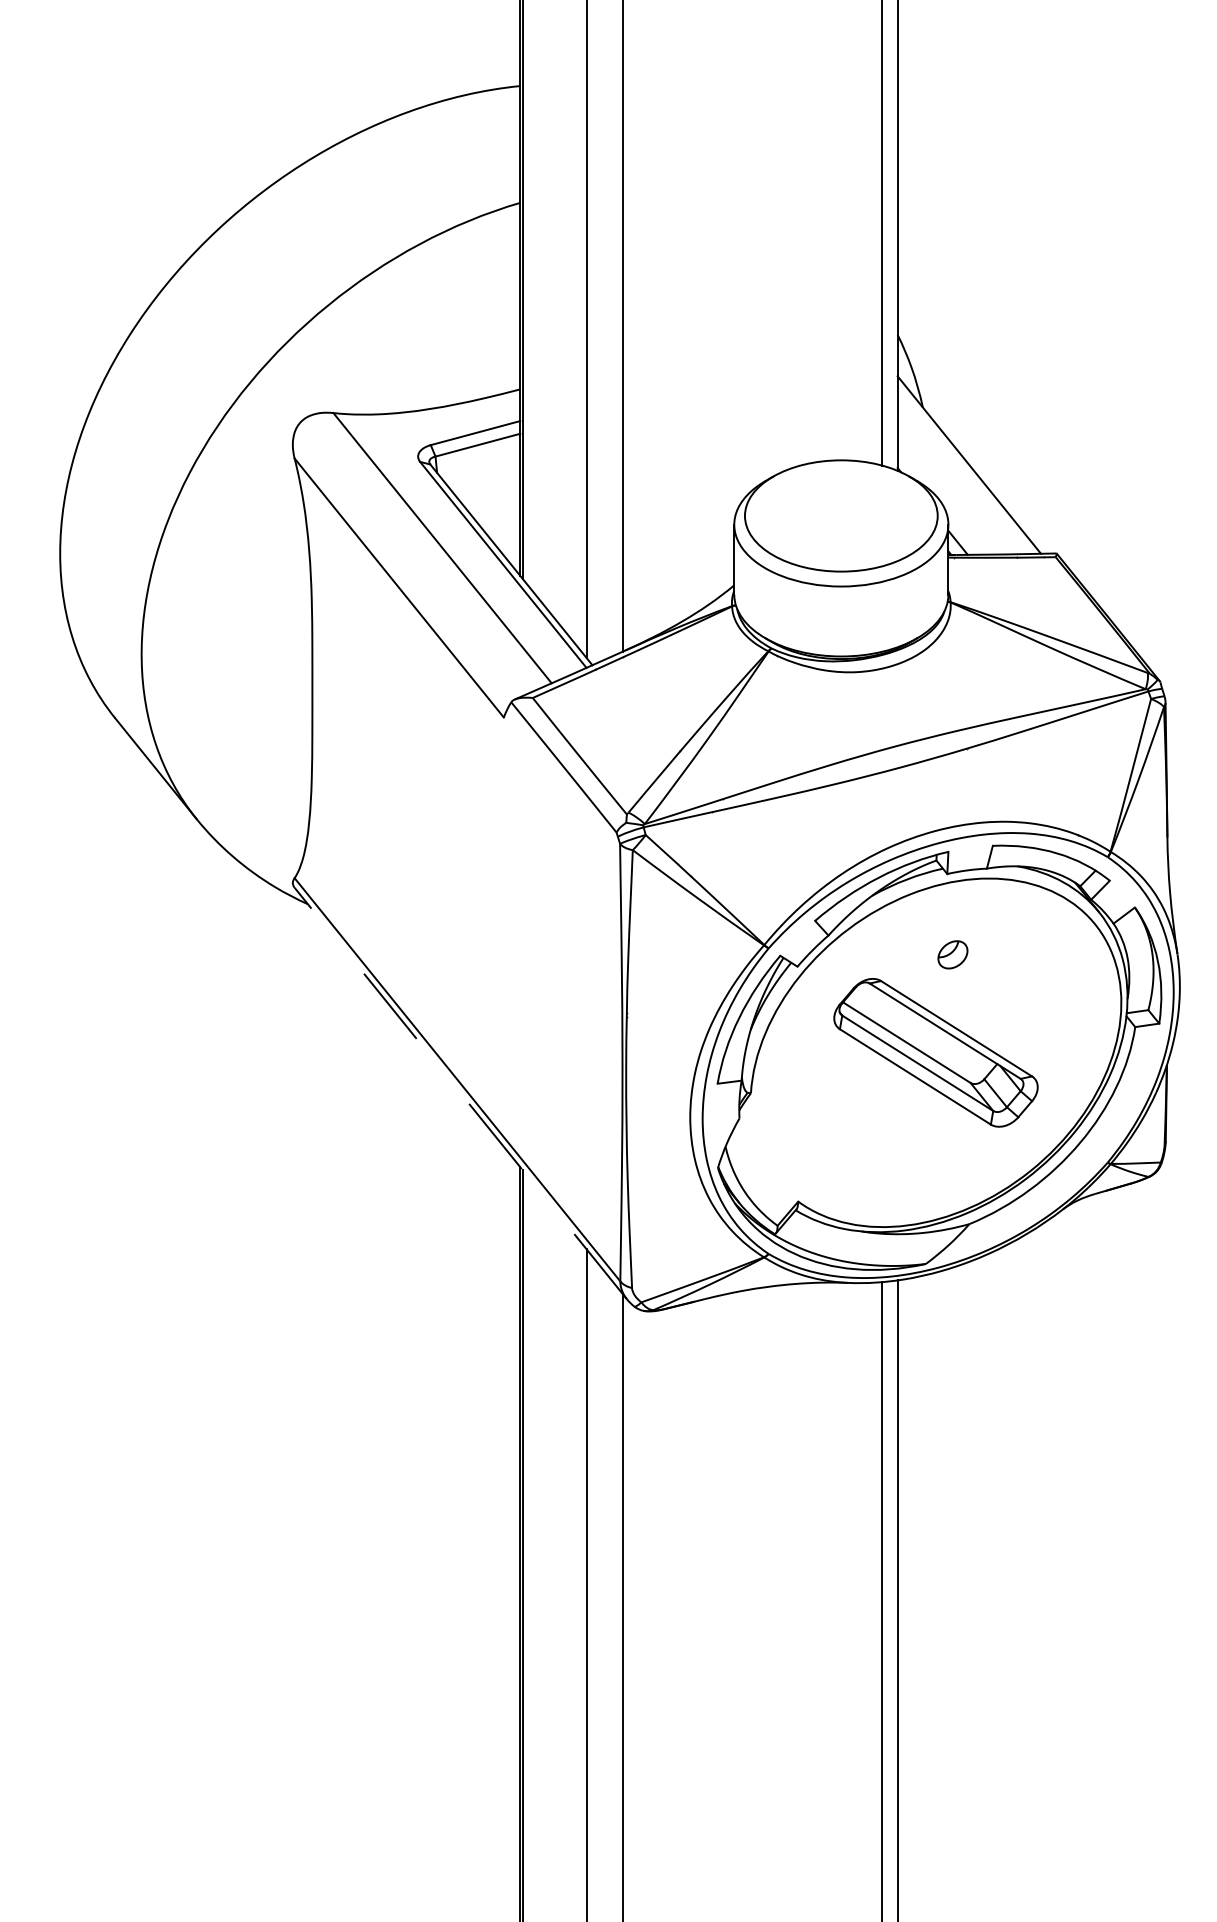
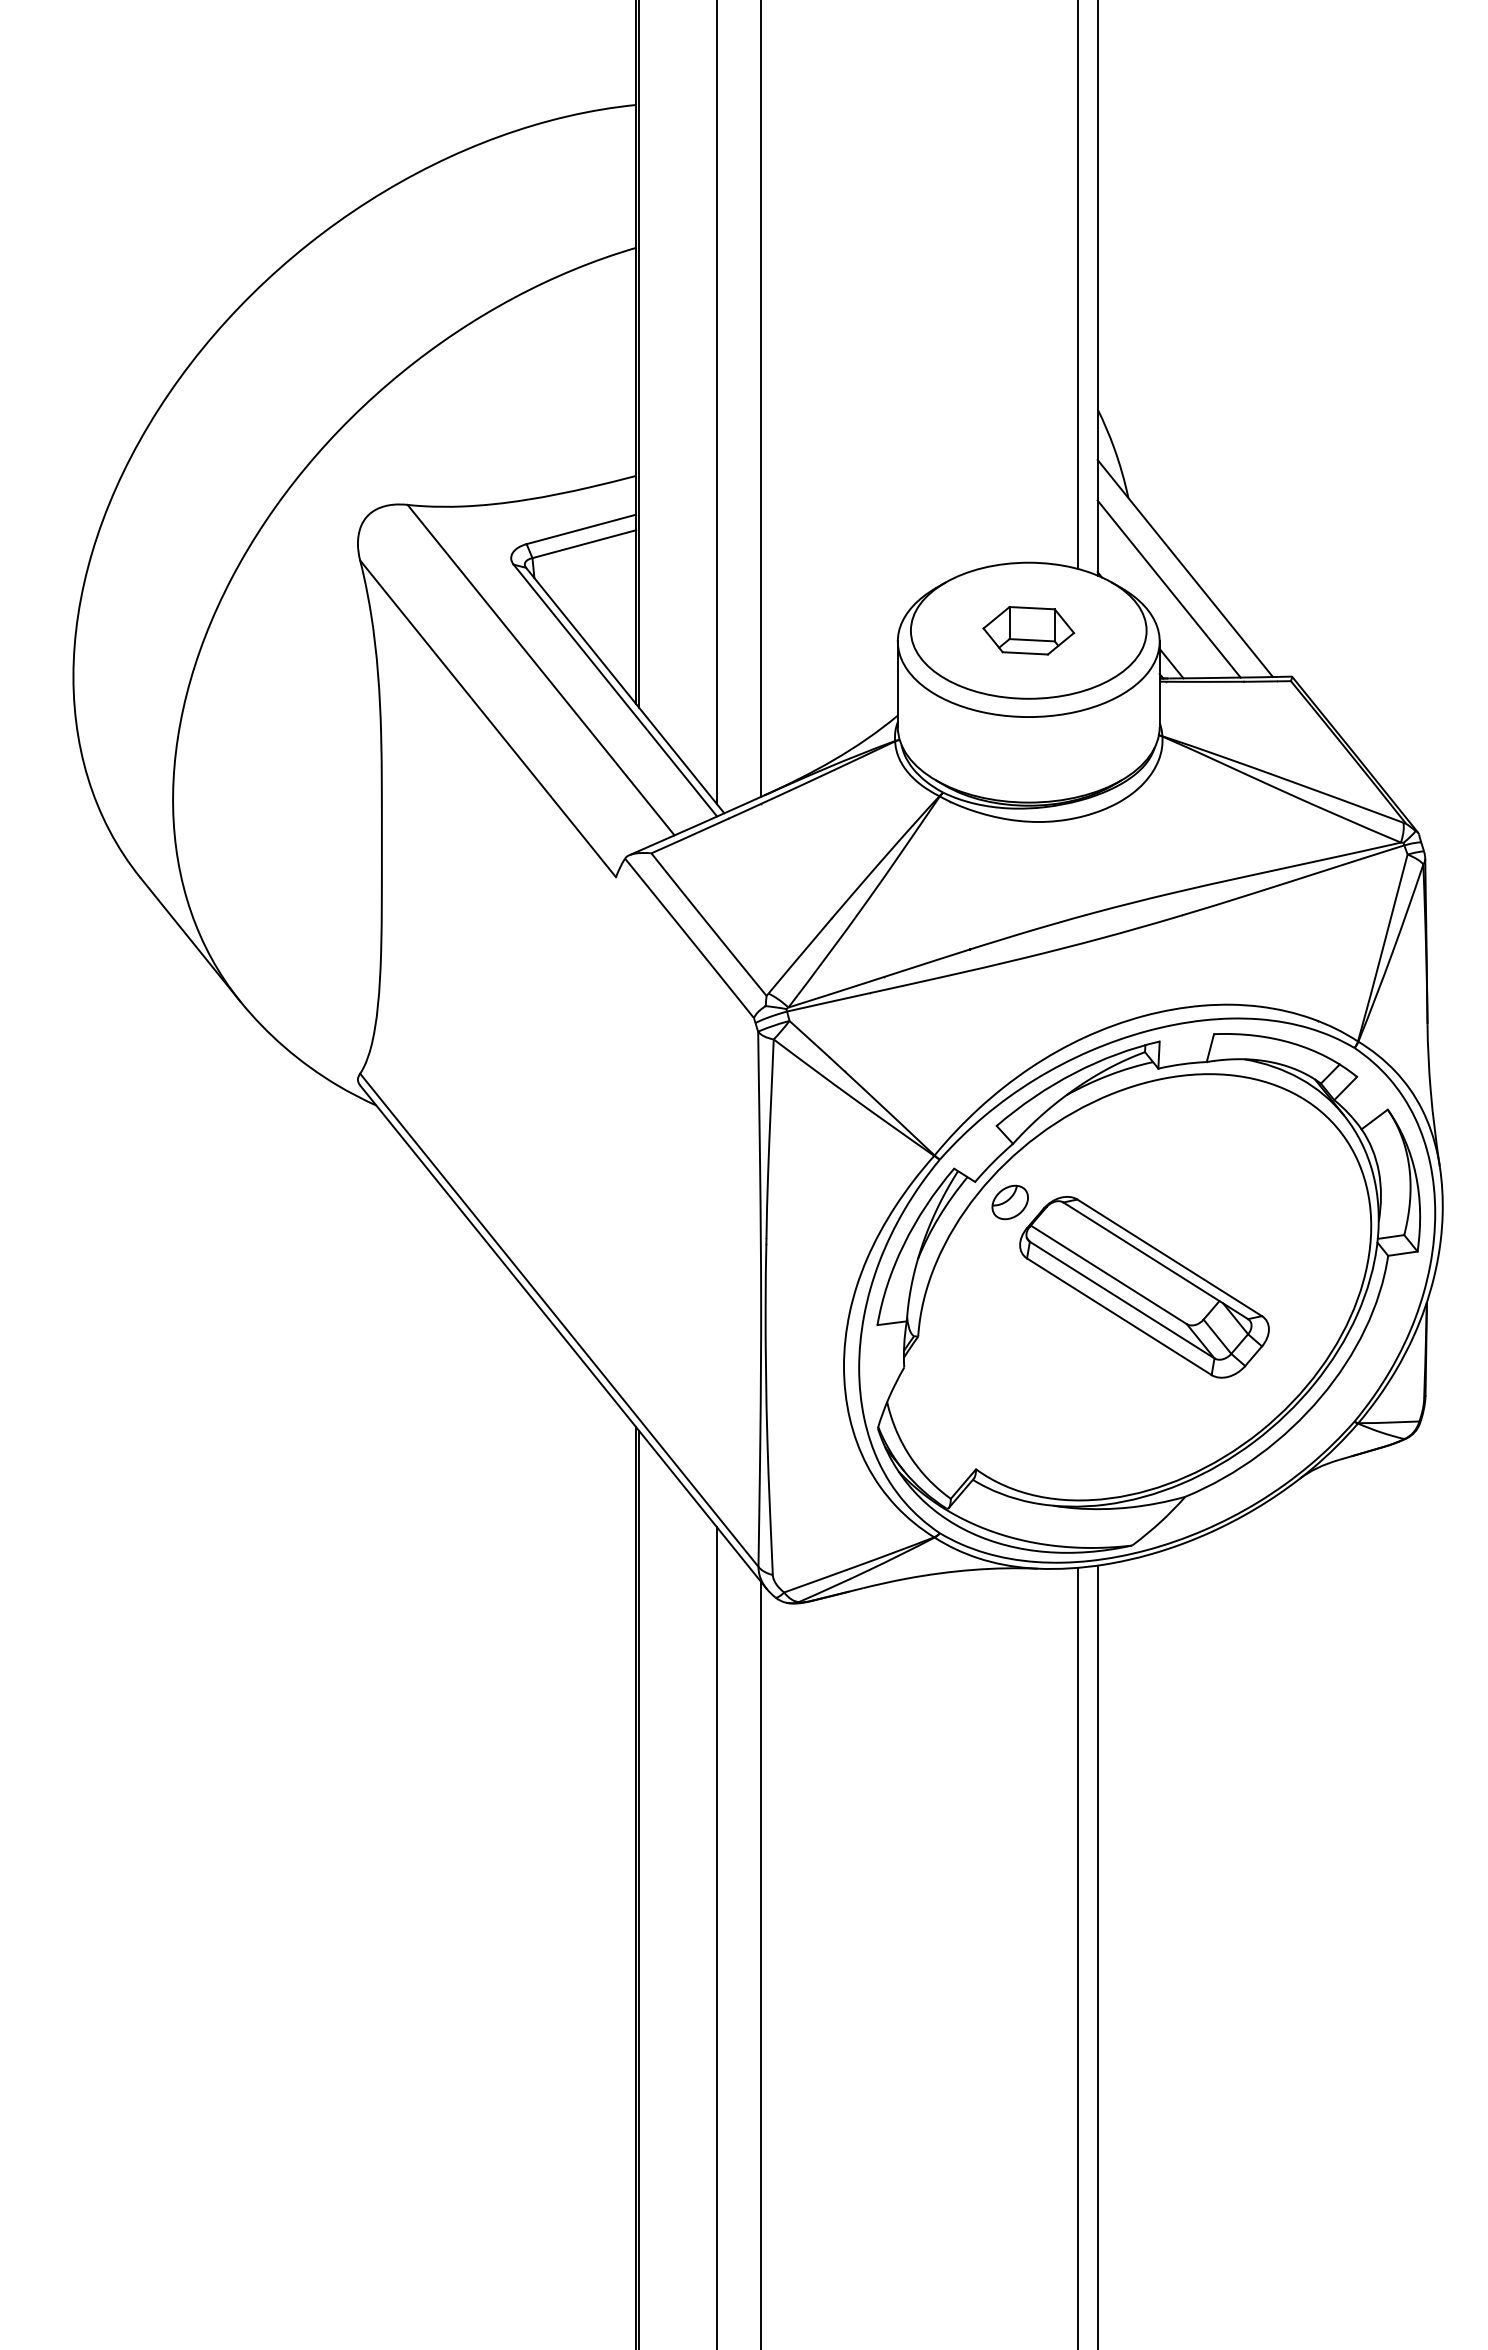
line: (955, 481) -> (1168, 588), added
part: (841, 515) -> (1028, 630), added
part: (952, 954) -> (1009, 1202), moved
line: (460, 1093) -> (563, 1336), dashed -> solid

